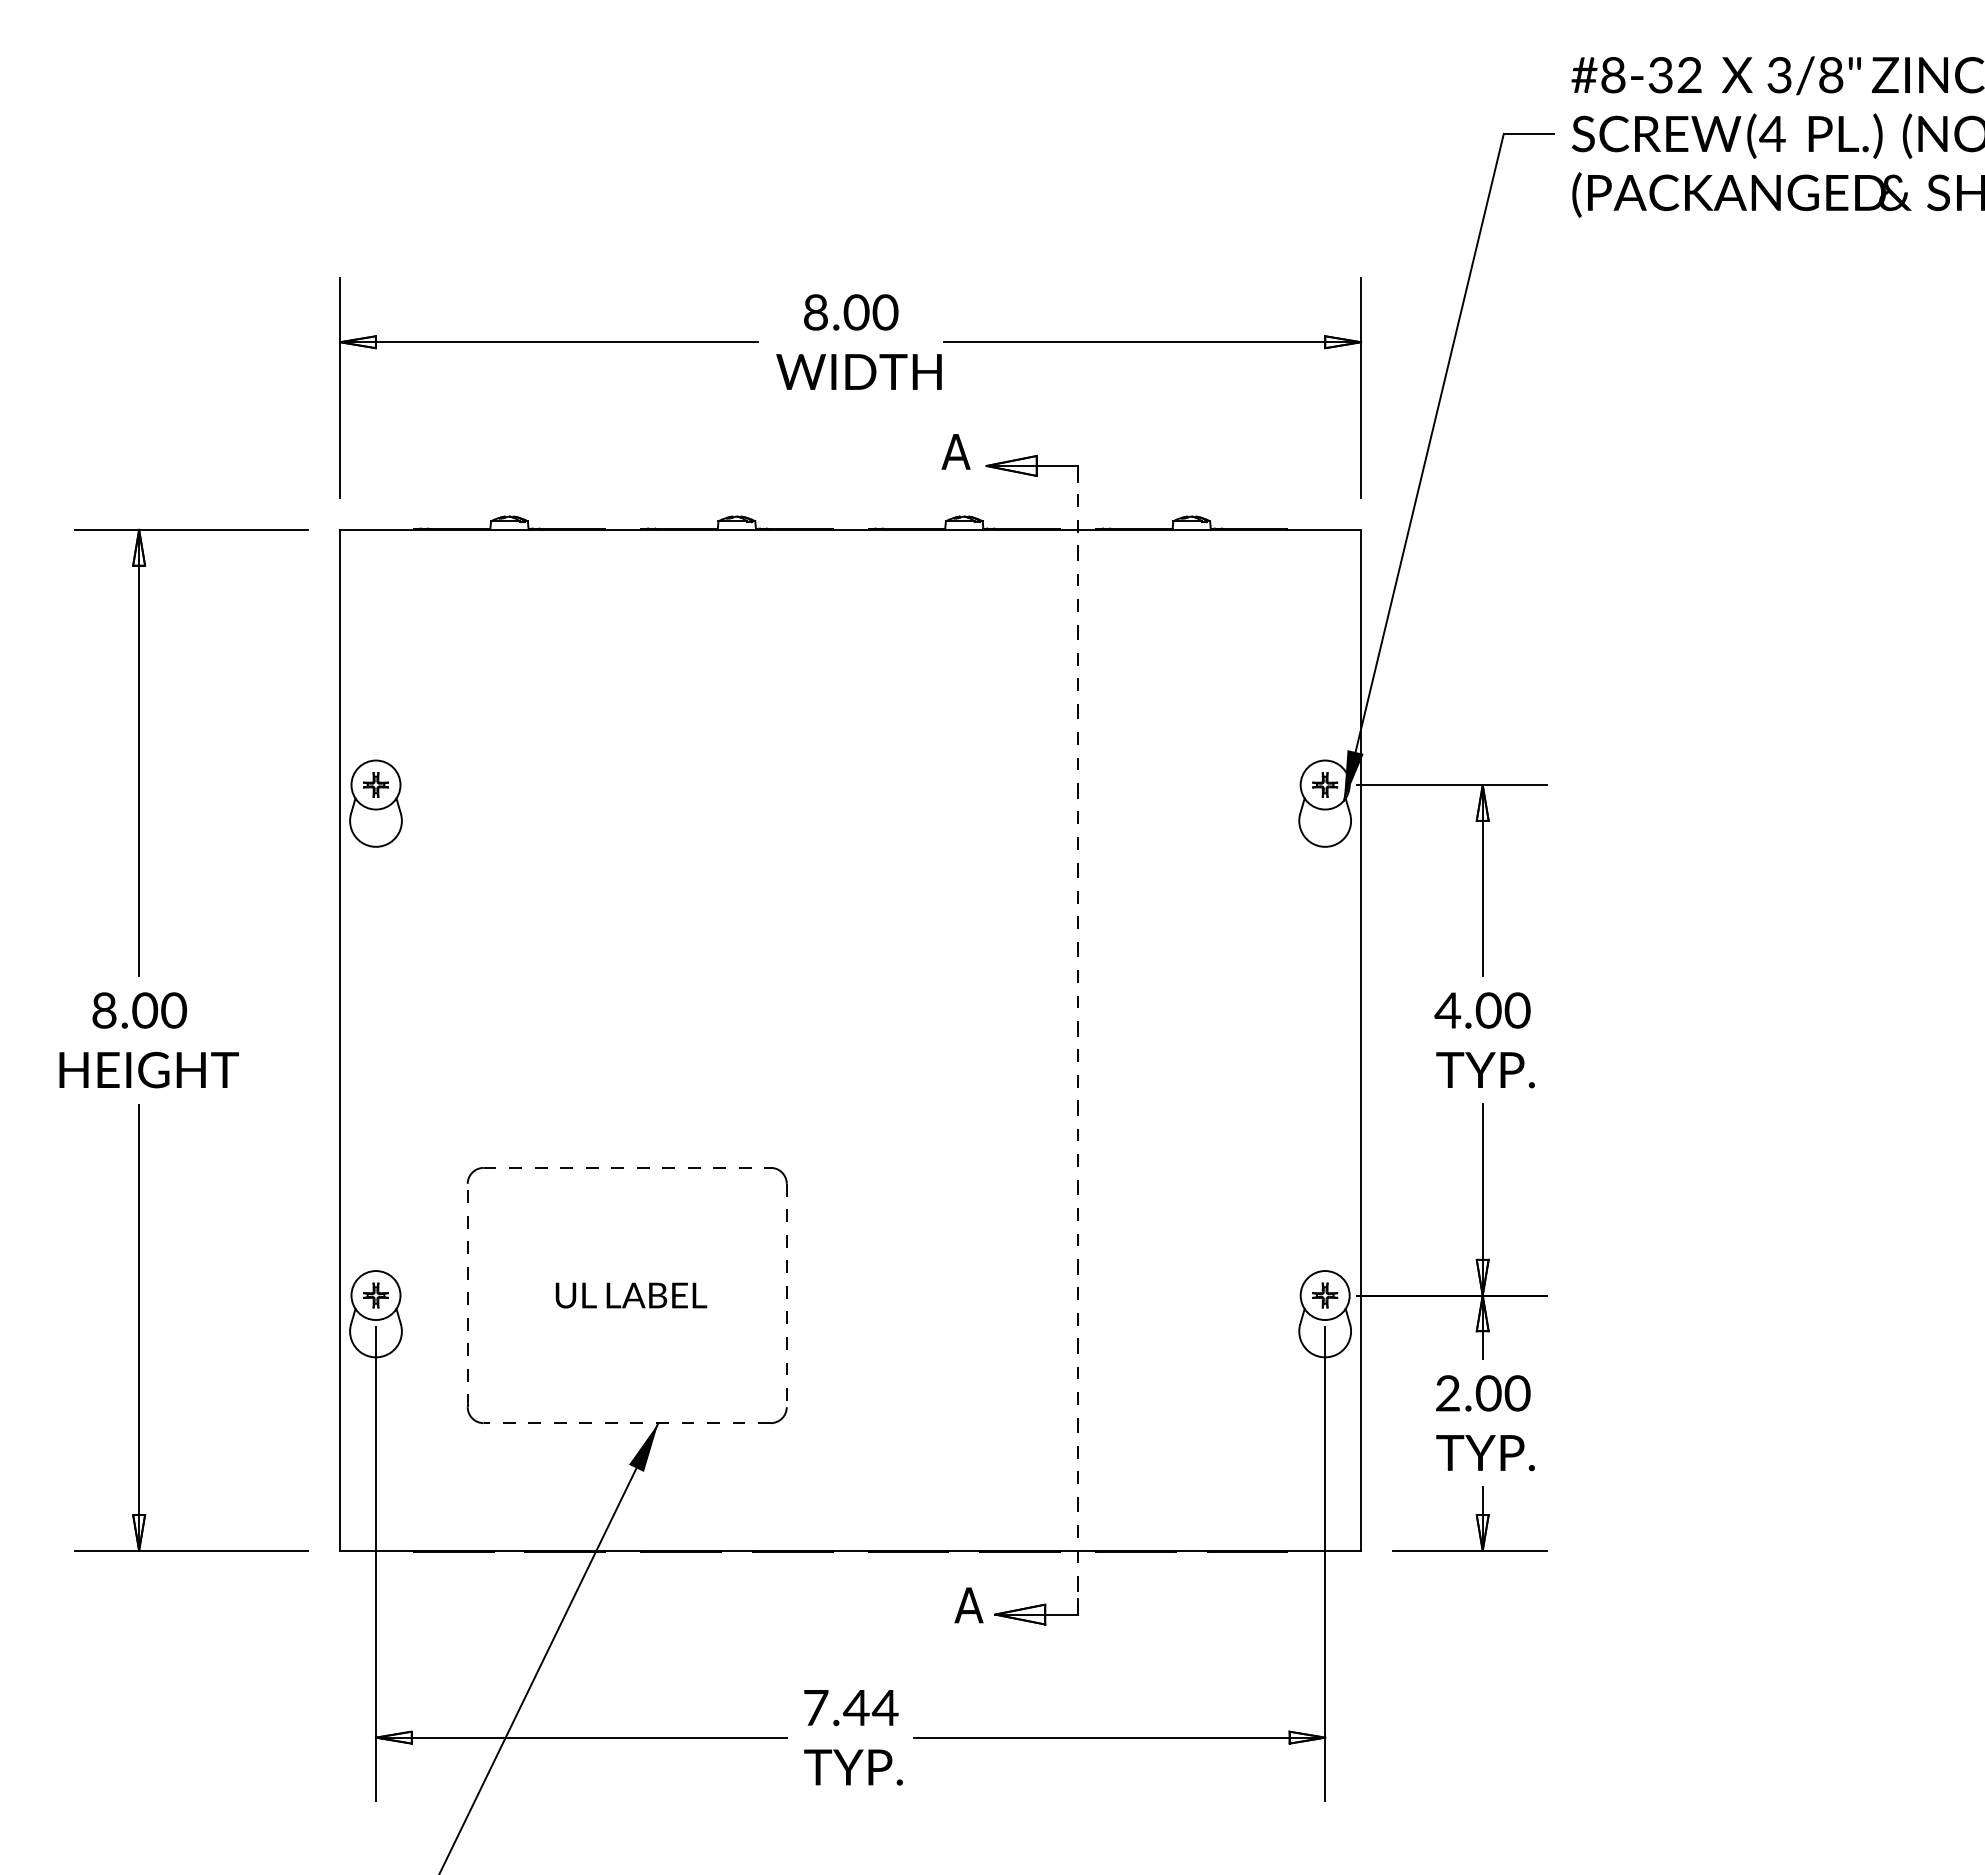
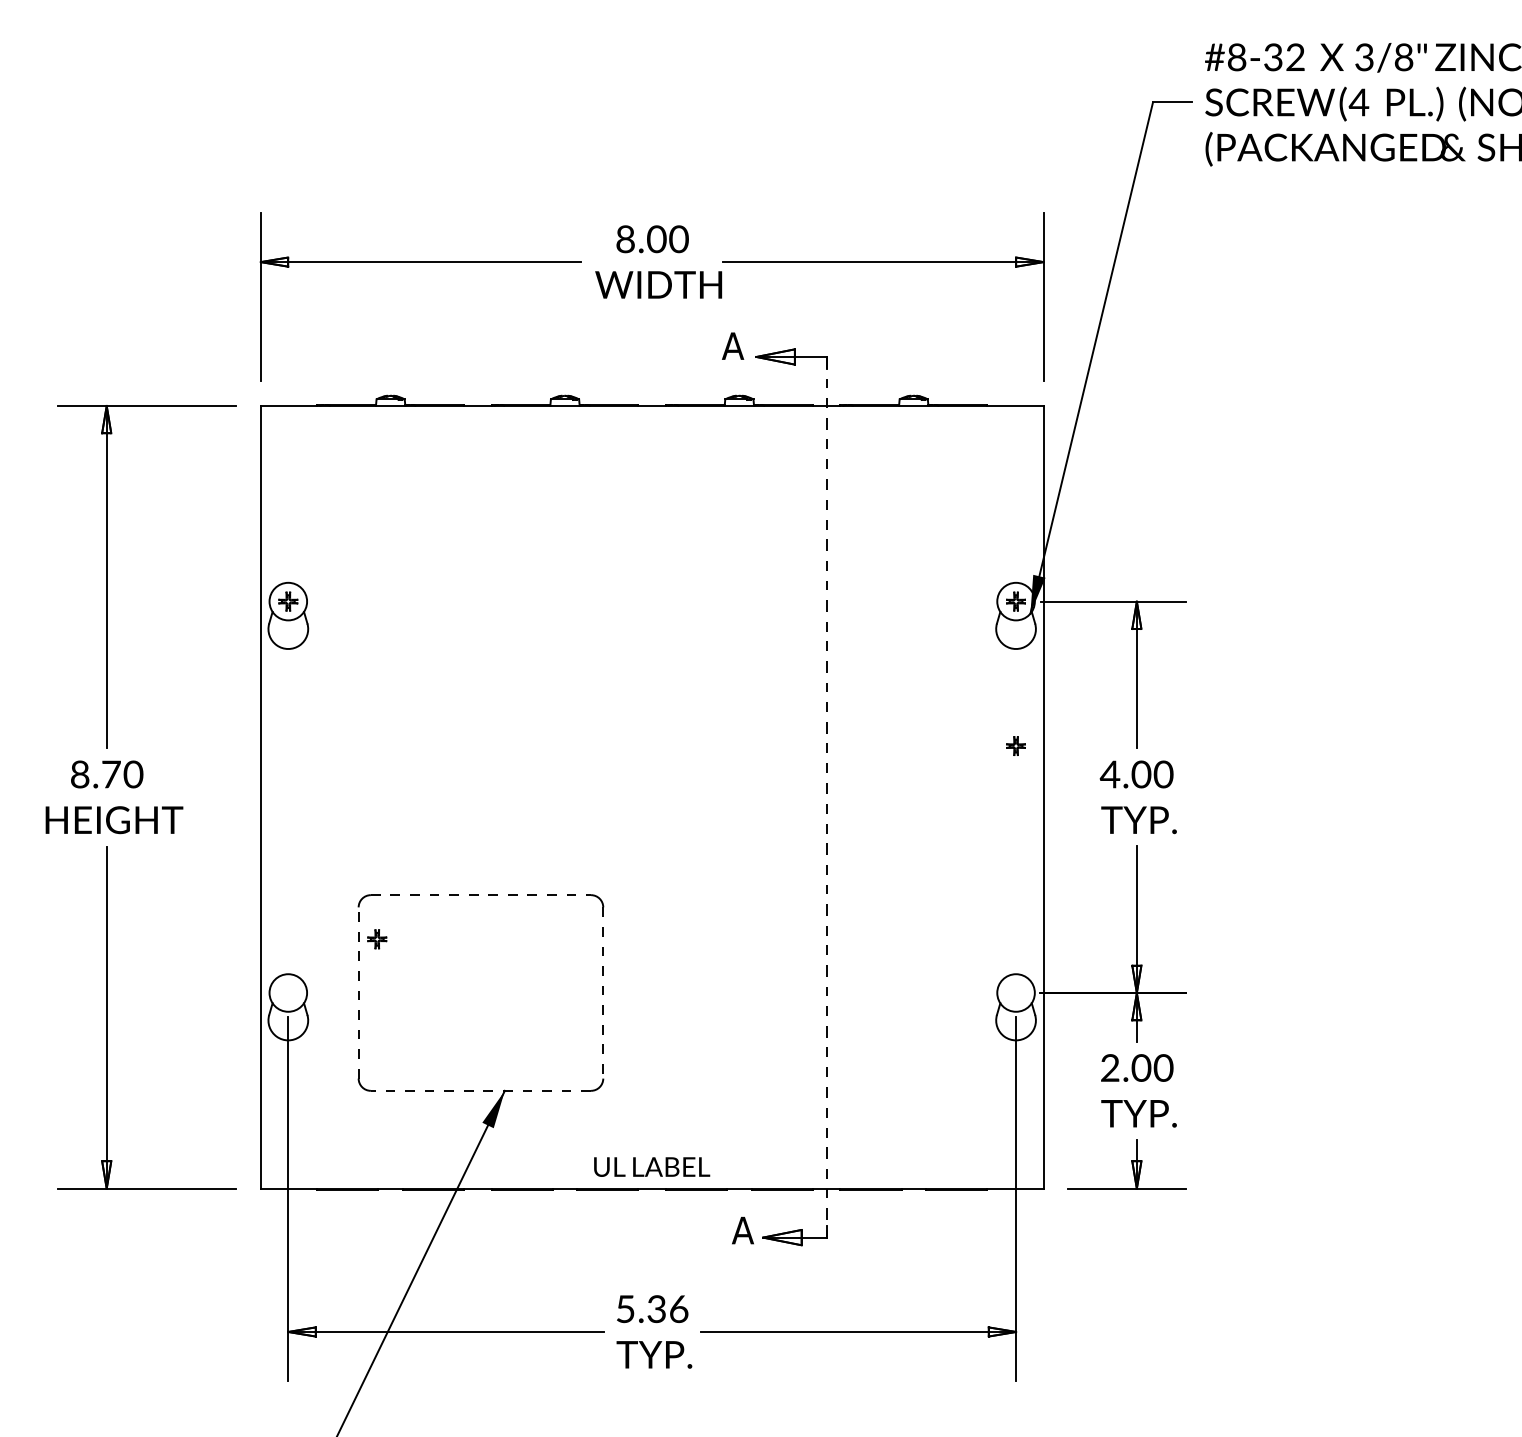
text: (145, 1010) -> (111, 774), 8.00 -> 8.70
part: (375, 1295) -> (376, 939), moved
text: (631, 1295) -> (652, 1167), moved
part: (1325, 1295) -> (1016, 746), moved
text: (851, 1707) -> (652, 1308), 7.44 -> 5.36

